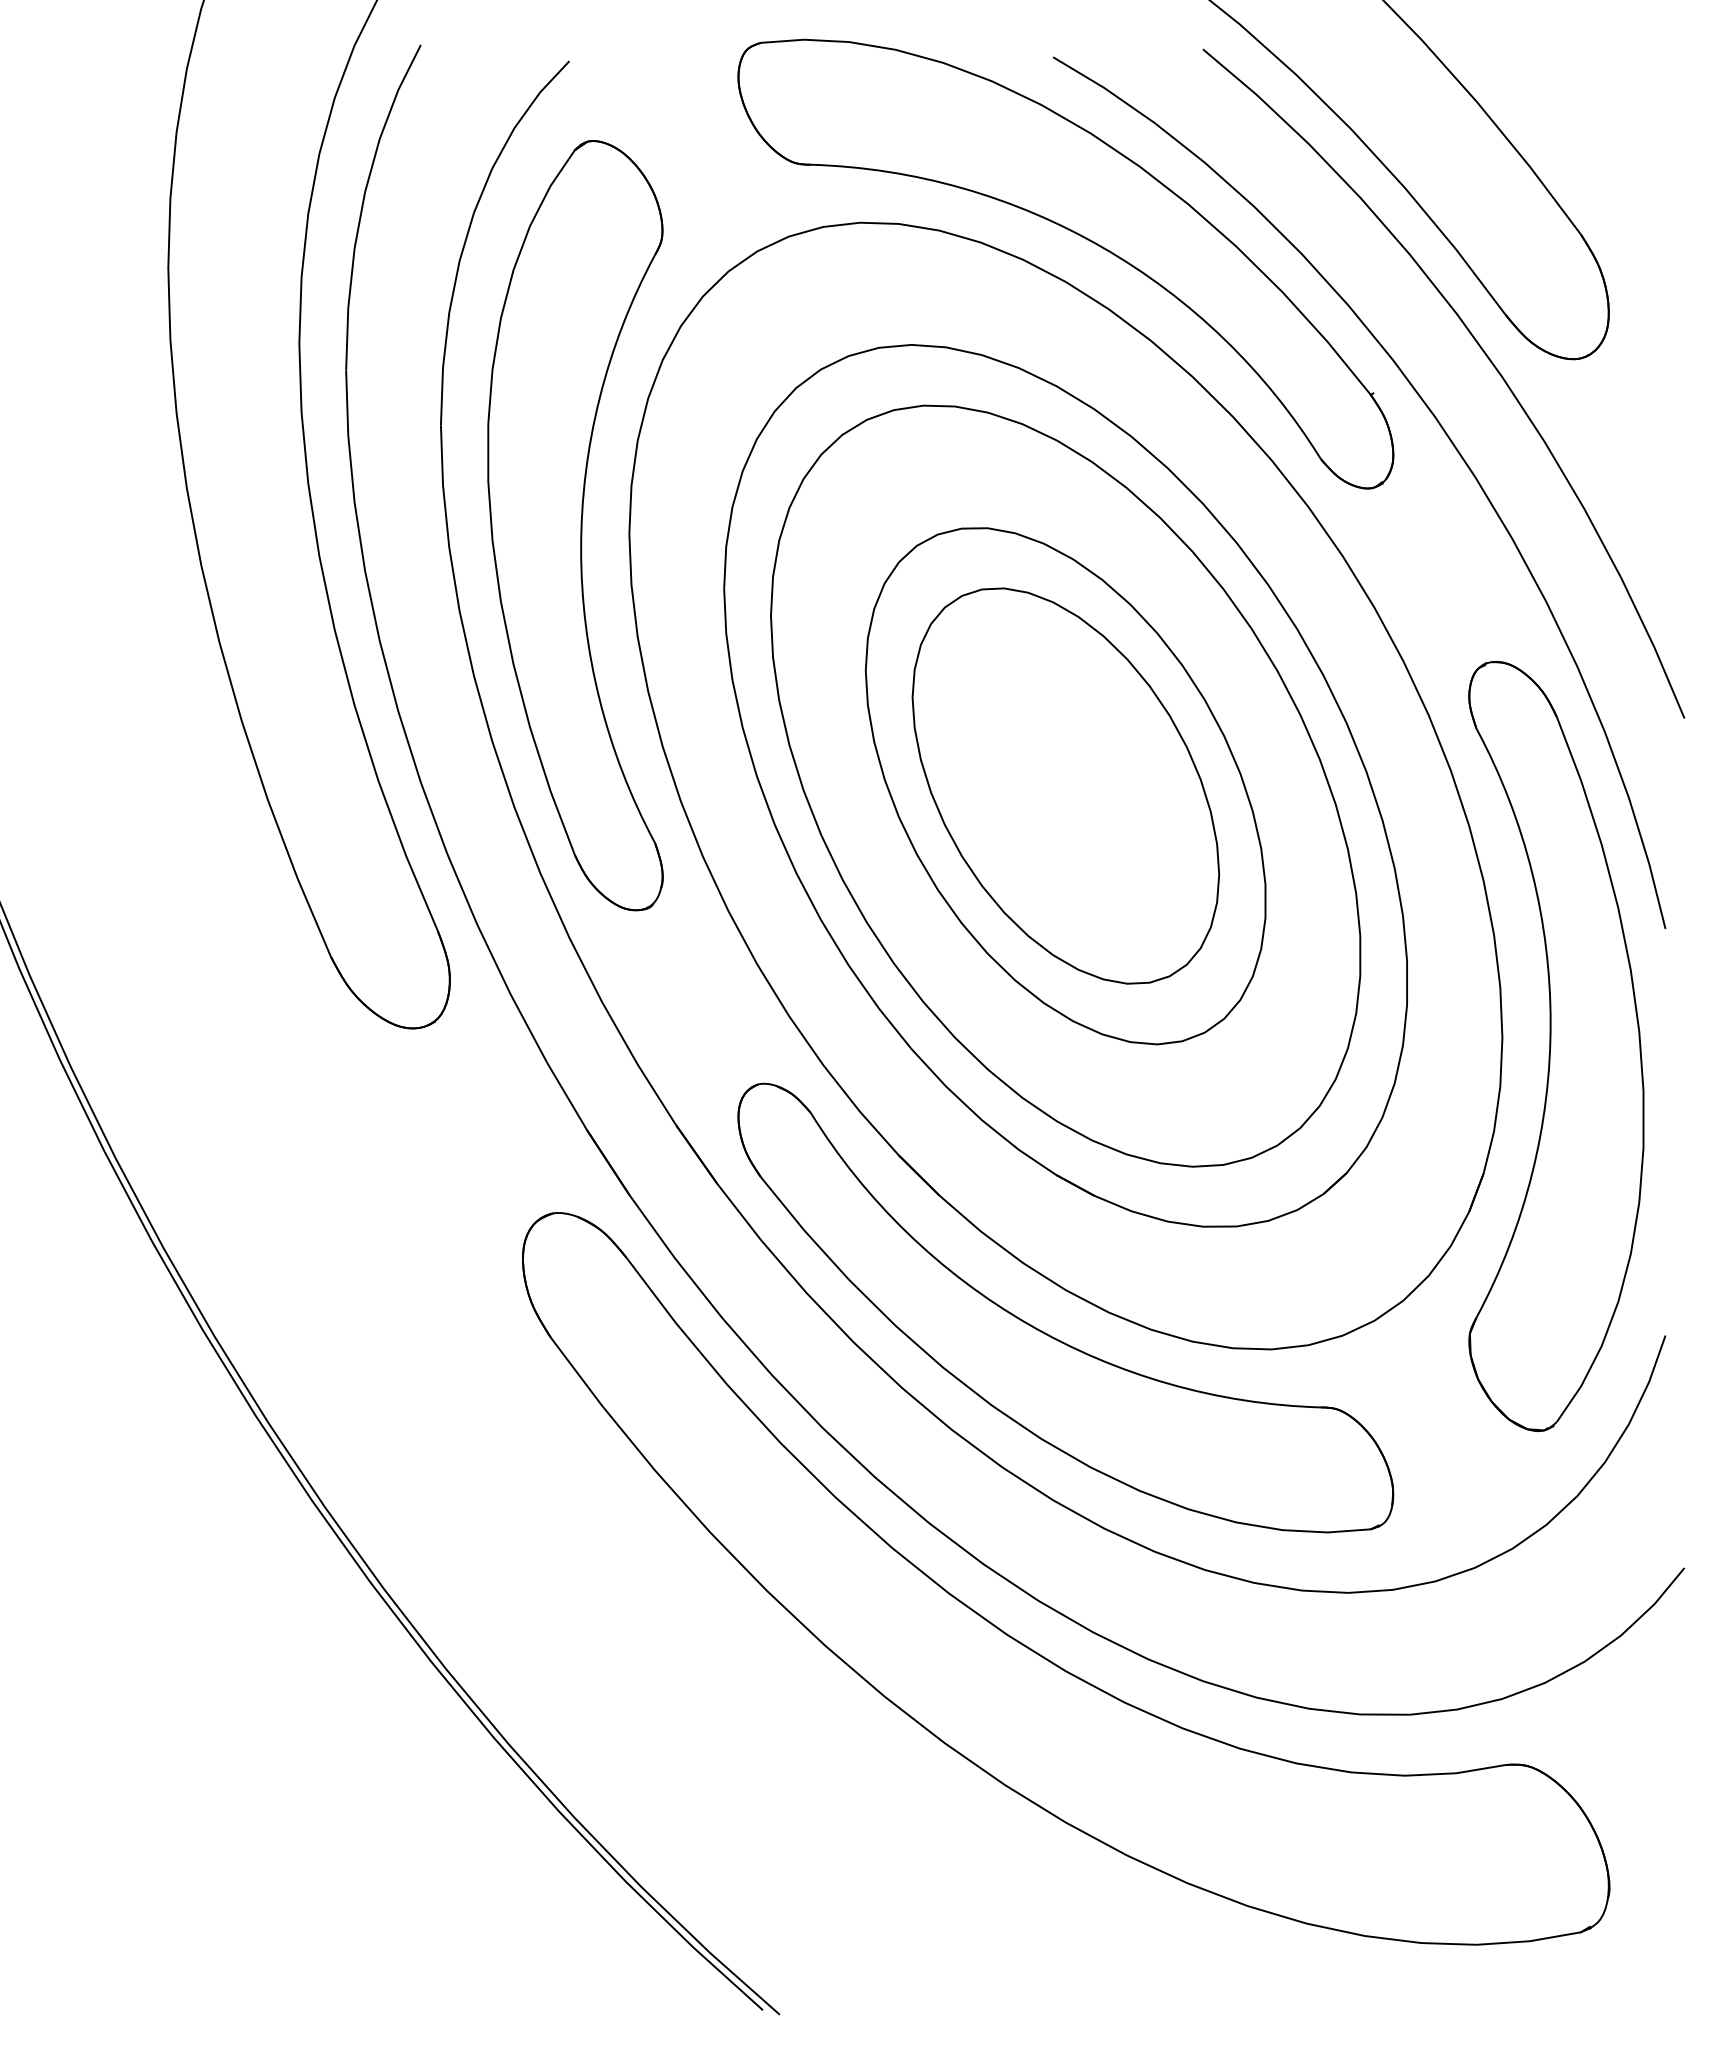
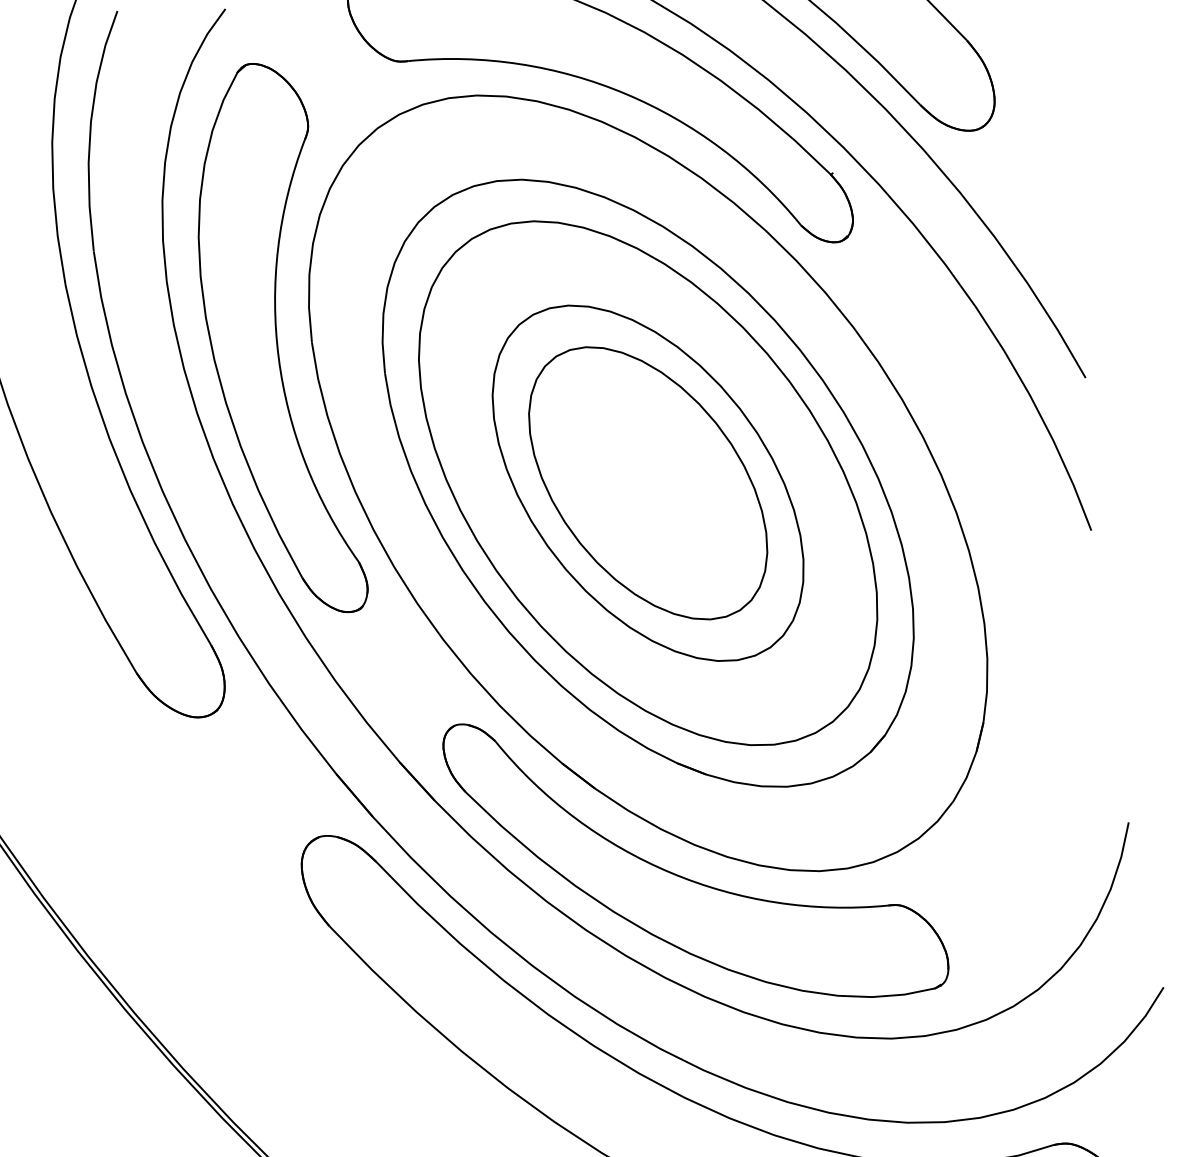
part: (1556, 1046) -> (1024, 625), removed

